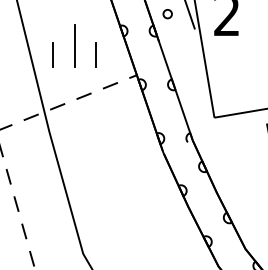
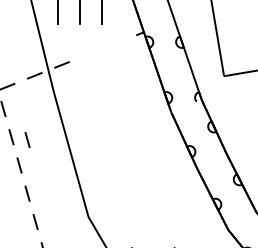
line: (110, 85) -> (116, 42), removed
line: (83, 95) -> (88, 53), removed
line: (24, 179) -> (27, 140), added

